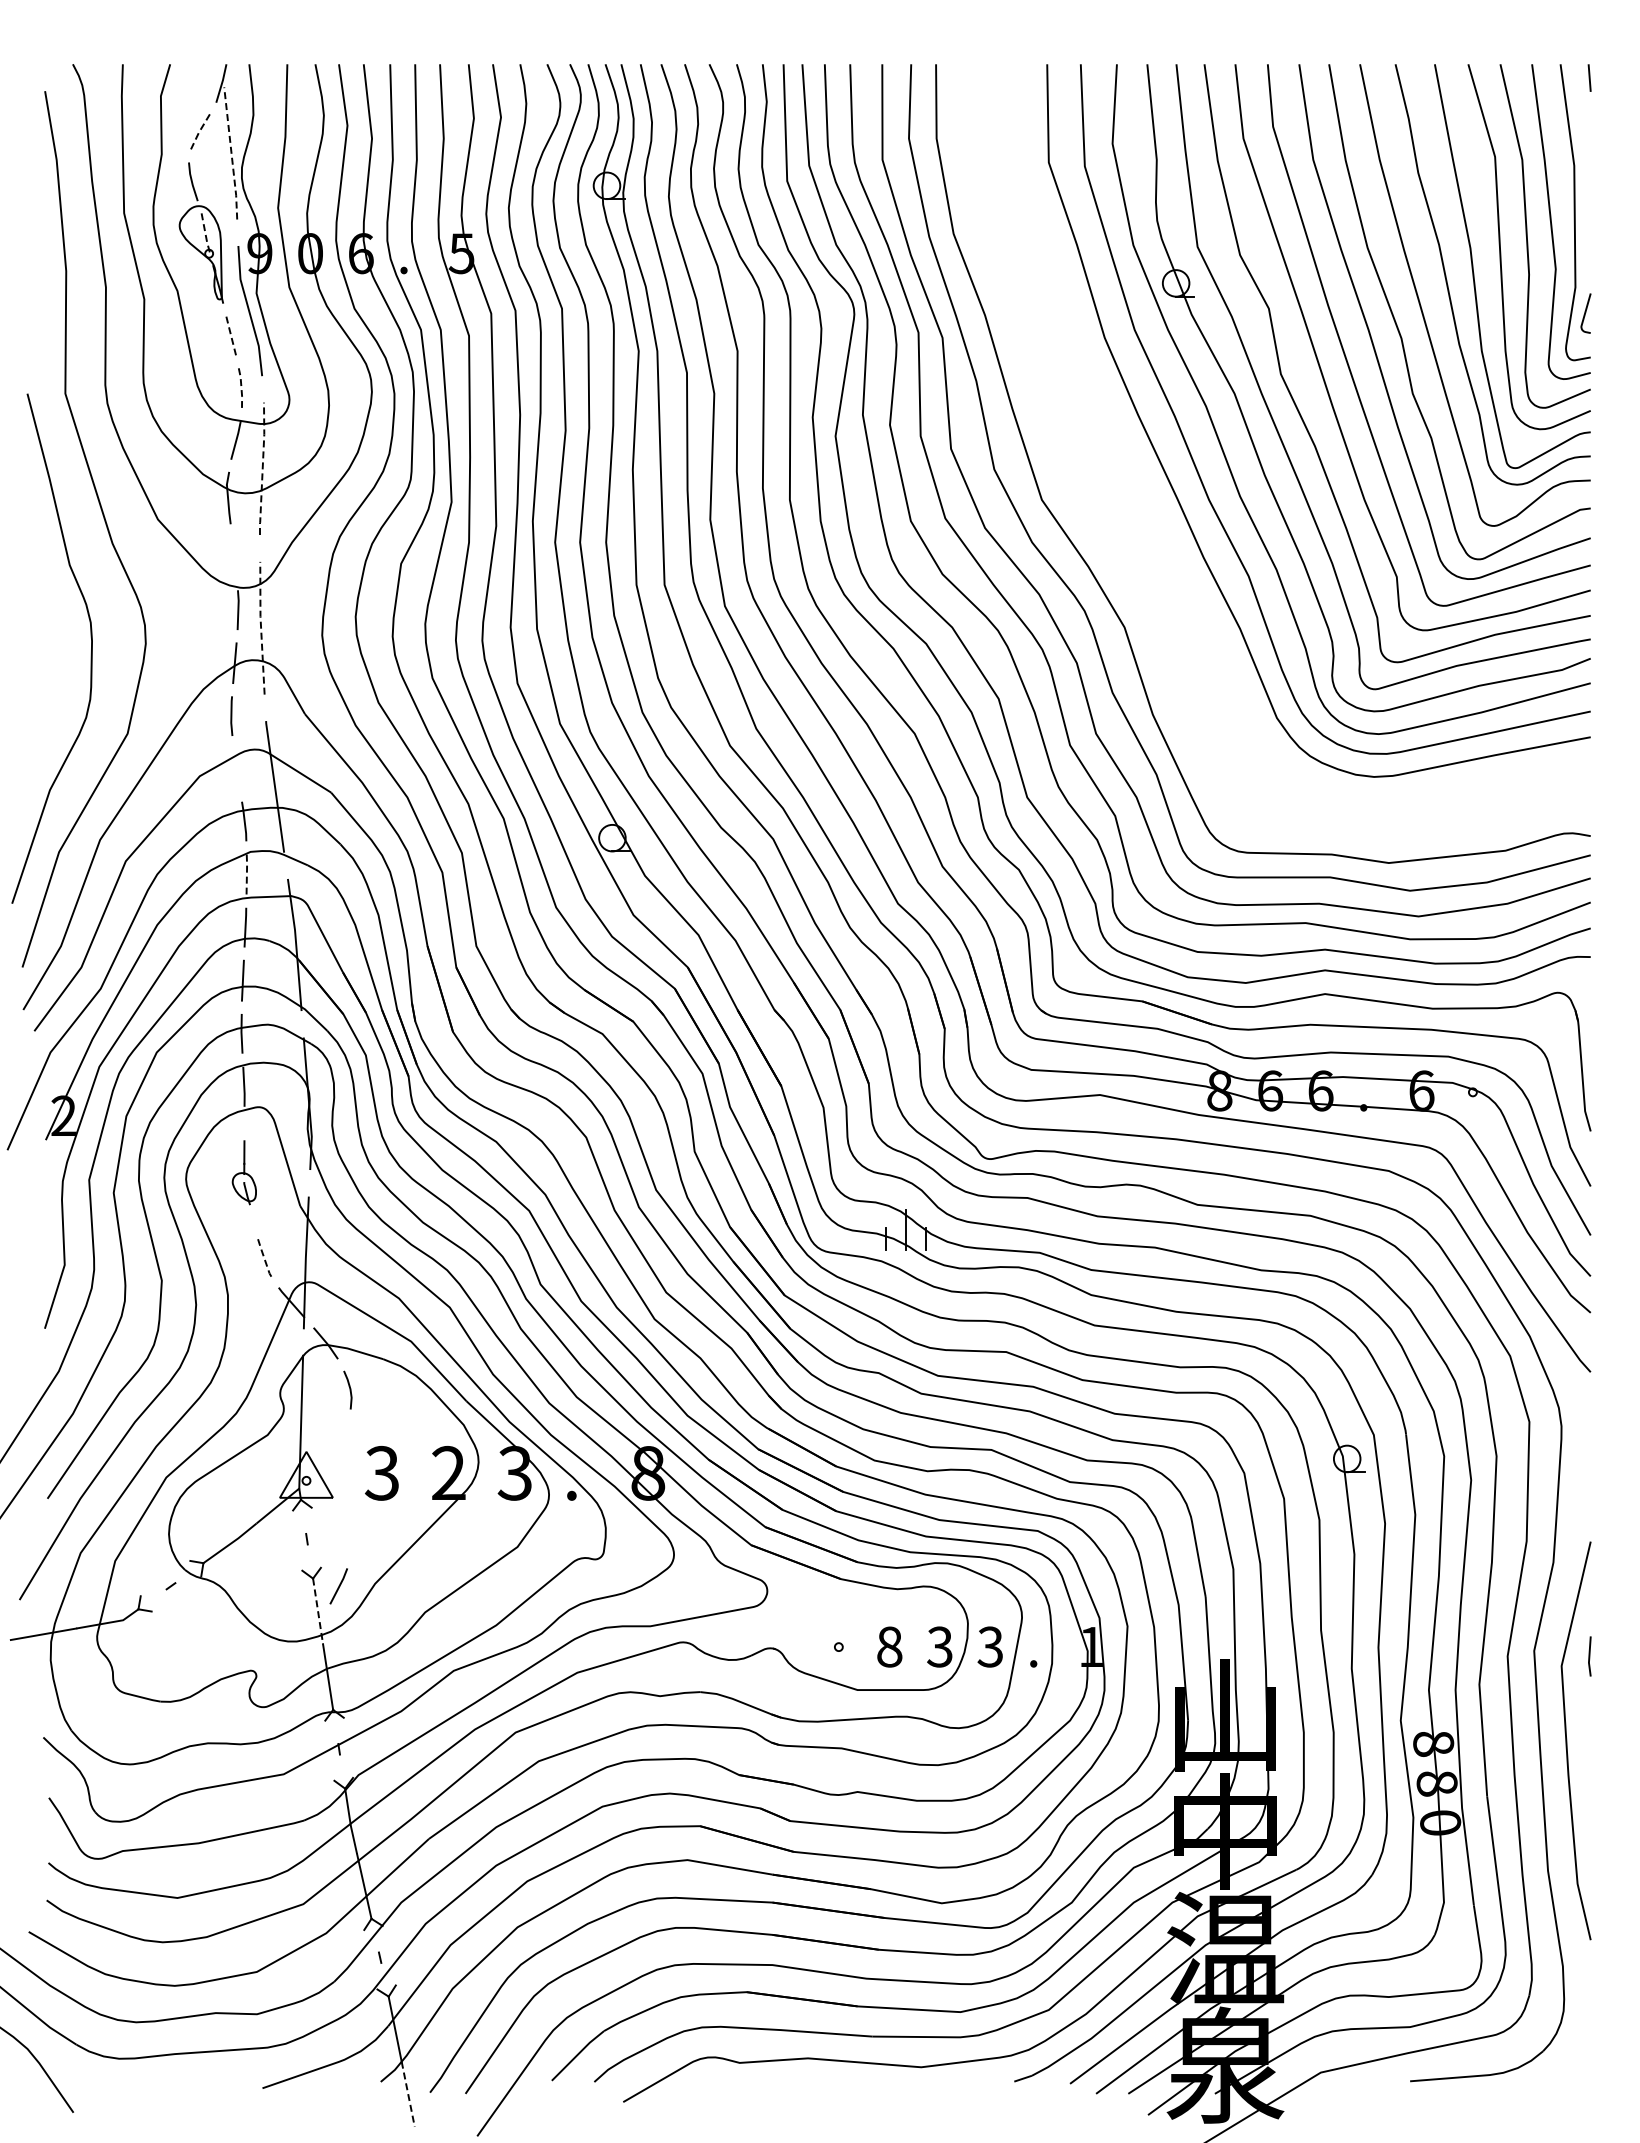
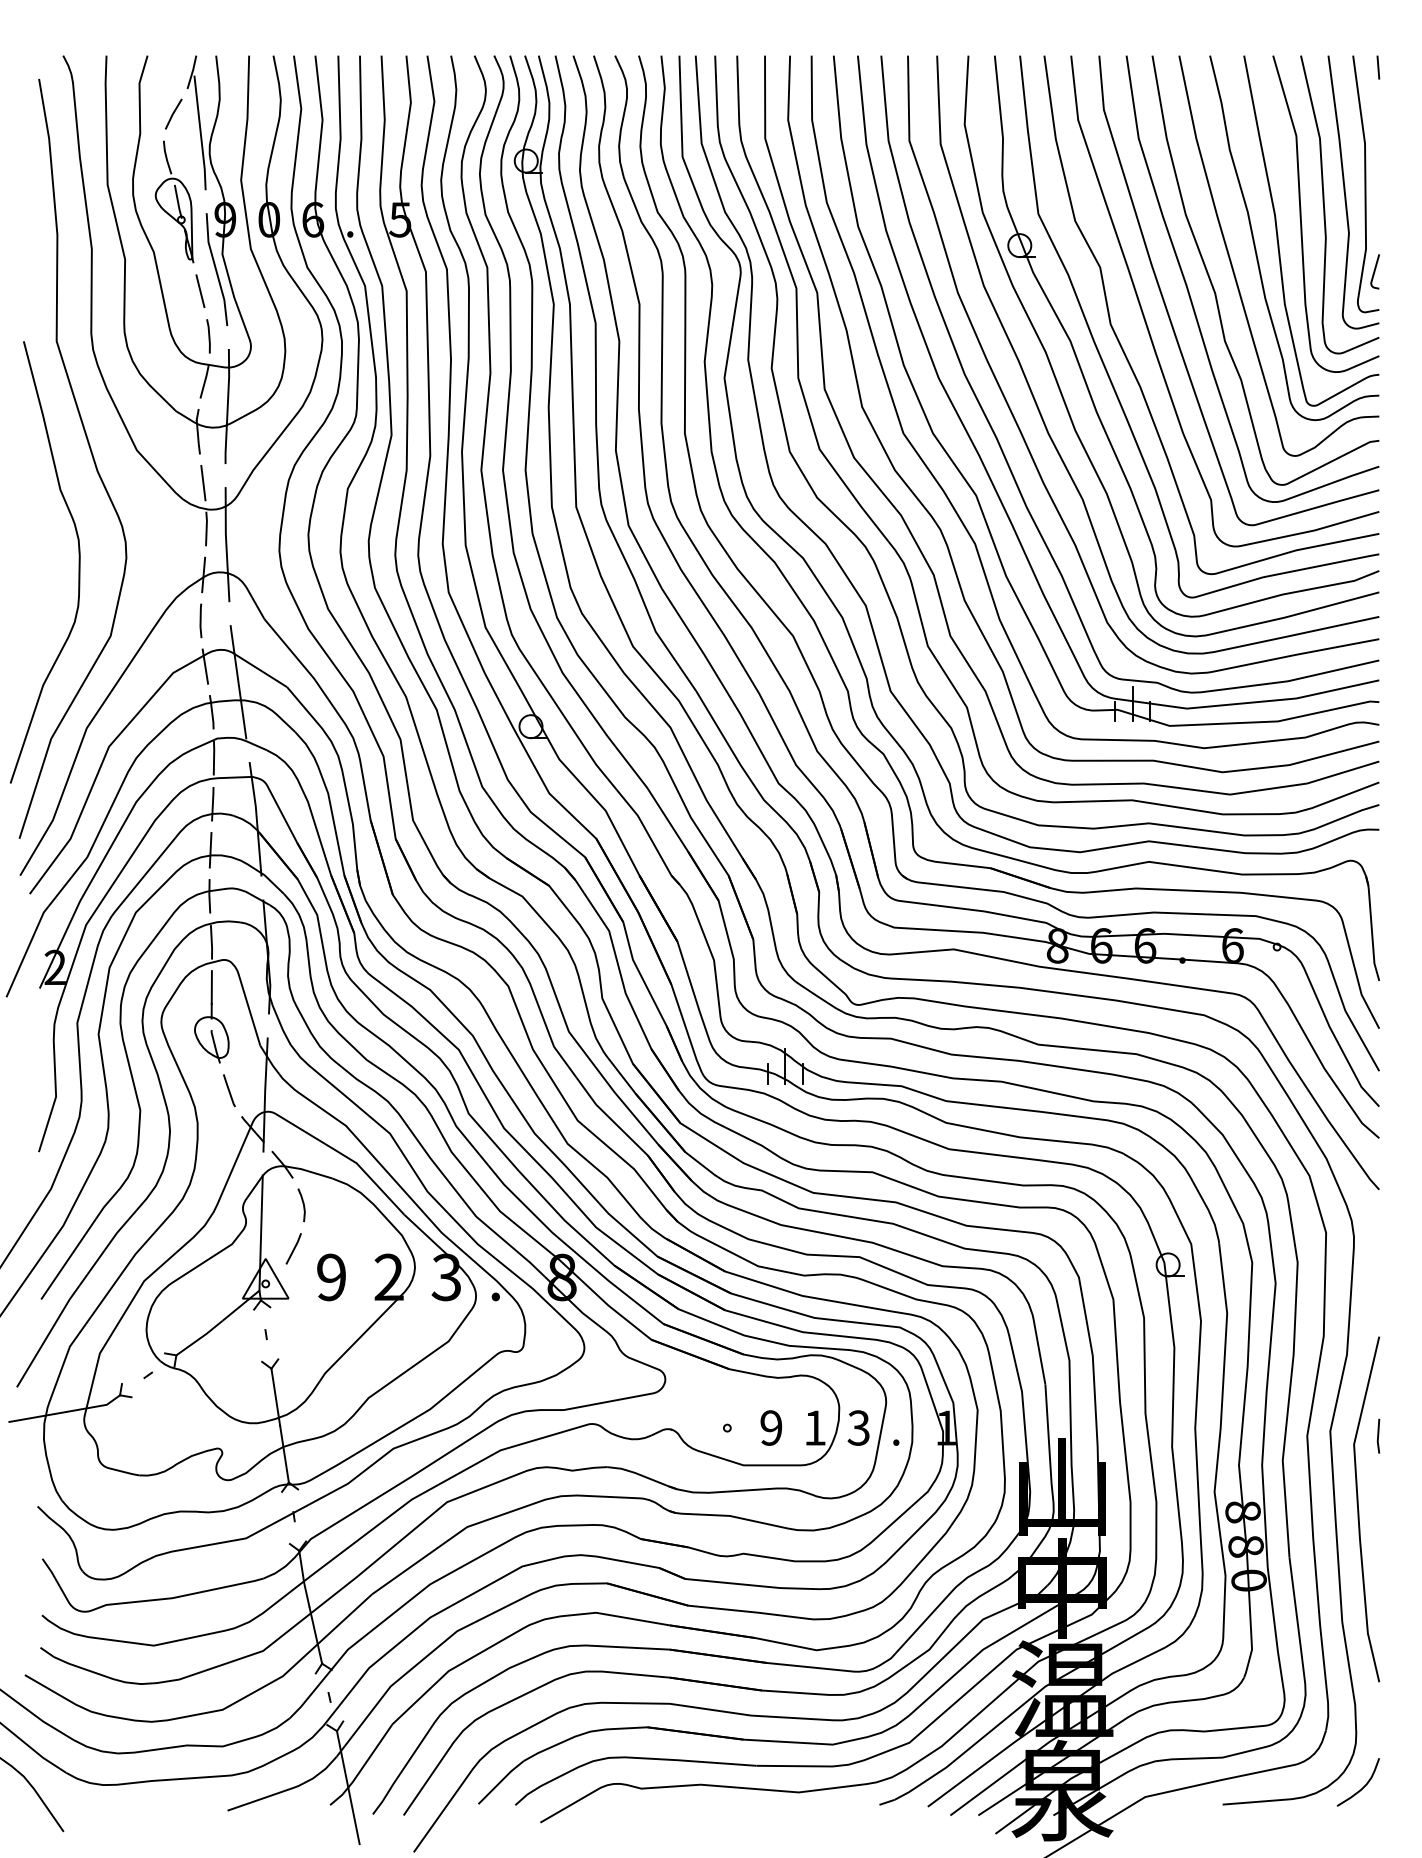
line: (199, 131) -> (172, 113), dashed -> solid
line: (231, 153) -> (200, 133), dashed -> solid
line: (205, 233) -> (178, 202), dashed -> solid
line: (231, 335) -> (200, 290), dashed -> solid
line: (241, 388) -> (209, 336), dashed -> solid
line: (262, 469) -> (227, 407), dashed -> solid
part: (1152, 509) -> (999, 441), added
line: (234, 557) -> (203, 483), added
line: (261, 627) -> (226, 544), dashed -> solid
line: (236, 768) -> (205, 666), added
line: (246, 874) -> (213, 758), dashed -> solid
part: (244, 1172) -> (211, 1016), size x1.67
line: (264, 1257) -> (229, 1090), dashed -> solid
text: (381, 1473) -> (330, 1277), 3 -> 9
line: (338, 1586) -> (293, 1248), moved
line: (318, 1611) -> (276, 1397), dashed -> solid
text: (889, 1646) -> (771, 1427), 8 -> 9
text: (939, 1646) -> (814, 1427), 3 -> 1
curve: (1572, 2060) -> (1363, 1786), added
line: (408, 2094) -> (354, 1816), dashed -> solid

